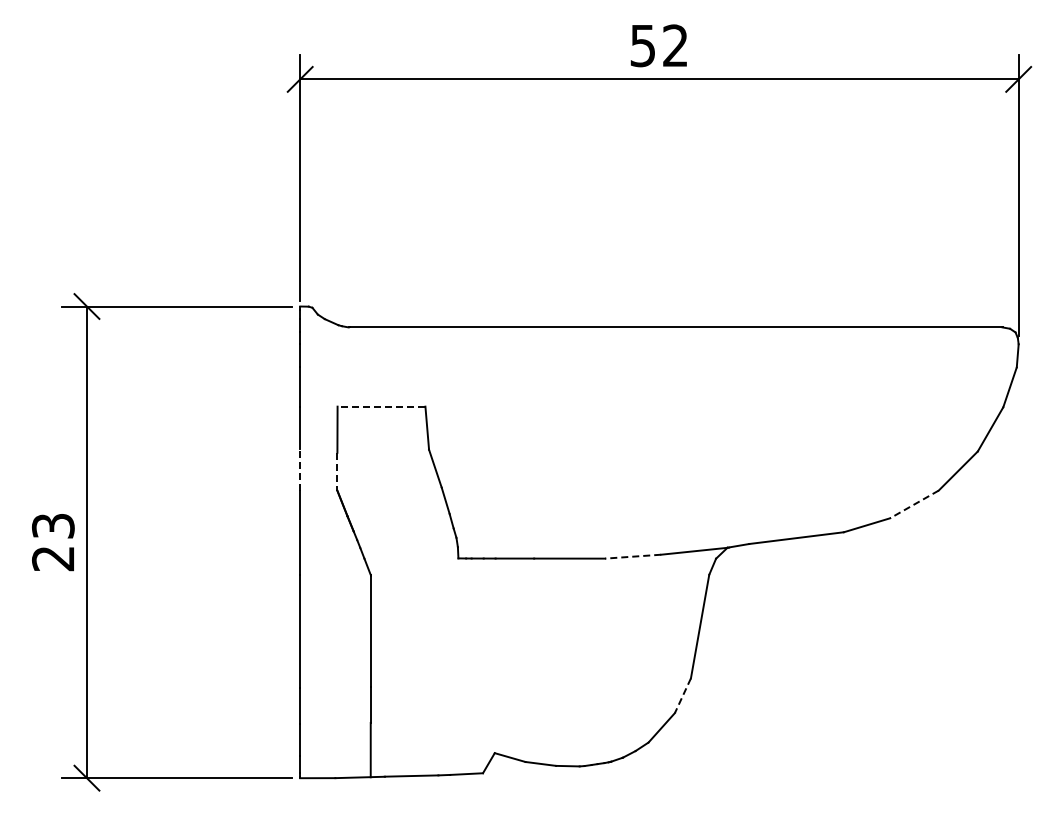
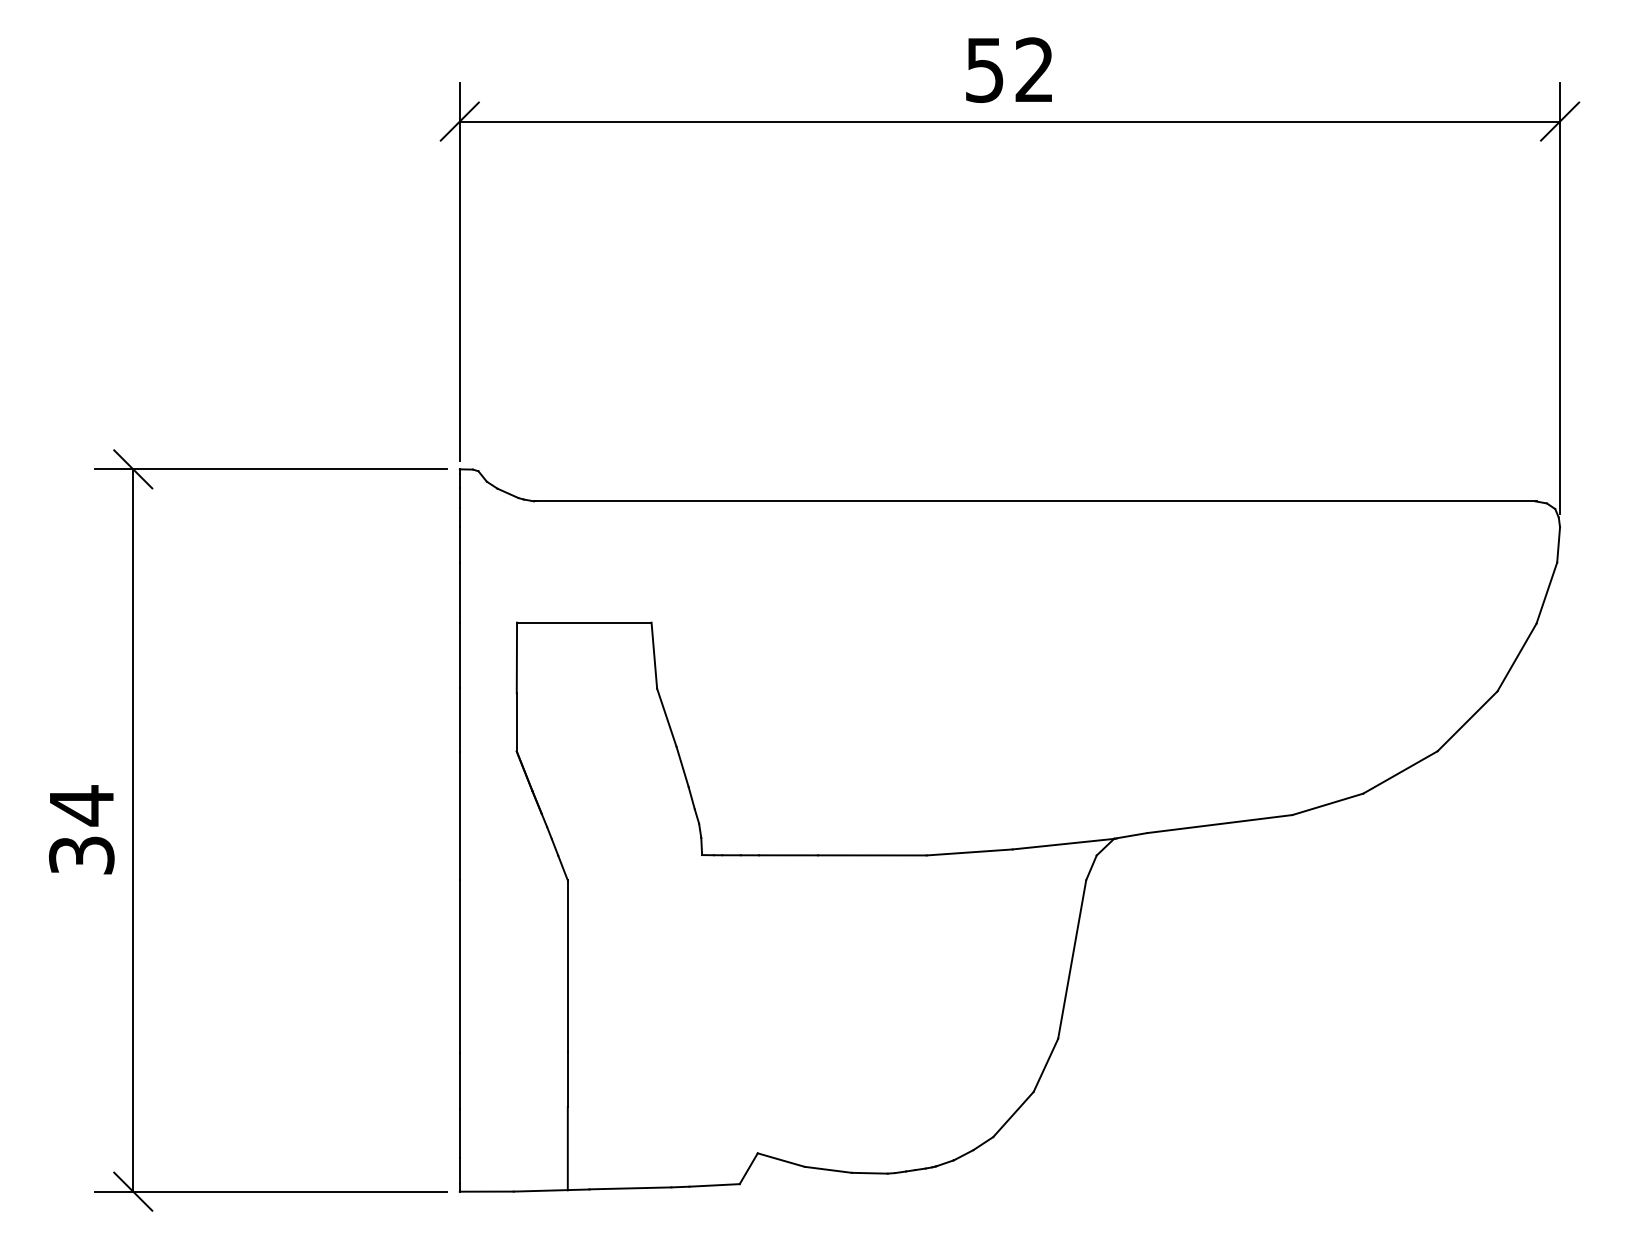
line: (381, 406) -> (584, 622), dashed -> solid
line: (300, 469) -> (460, 718), dashed -> solid
line: (337, 472) -> (516, 723), dashed -> solid
line: (914, 504) -> (1400, 772), dashed -> solid
text: (53, 541) -> (81, 829), 23 -> 34
line: (632, 556) -> (968, 852), dashed -> solid
line: (682, 696) -> (1045, 1066), dashed -> solid

